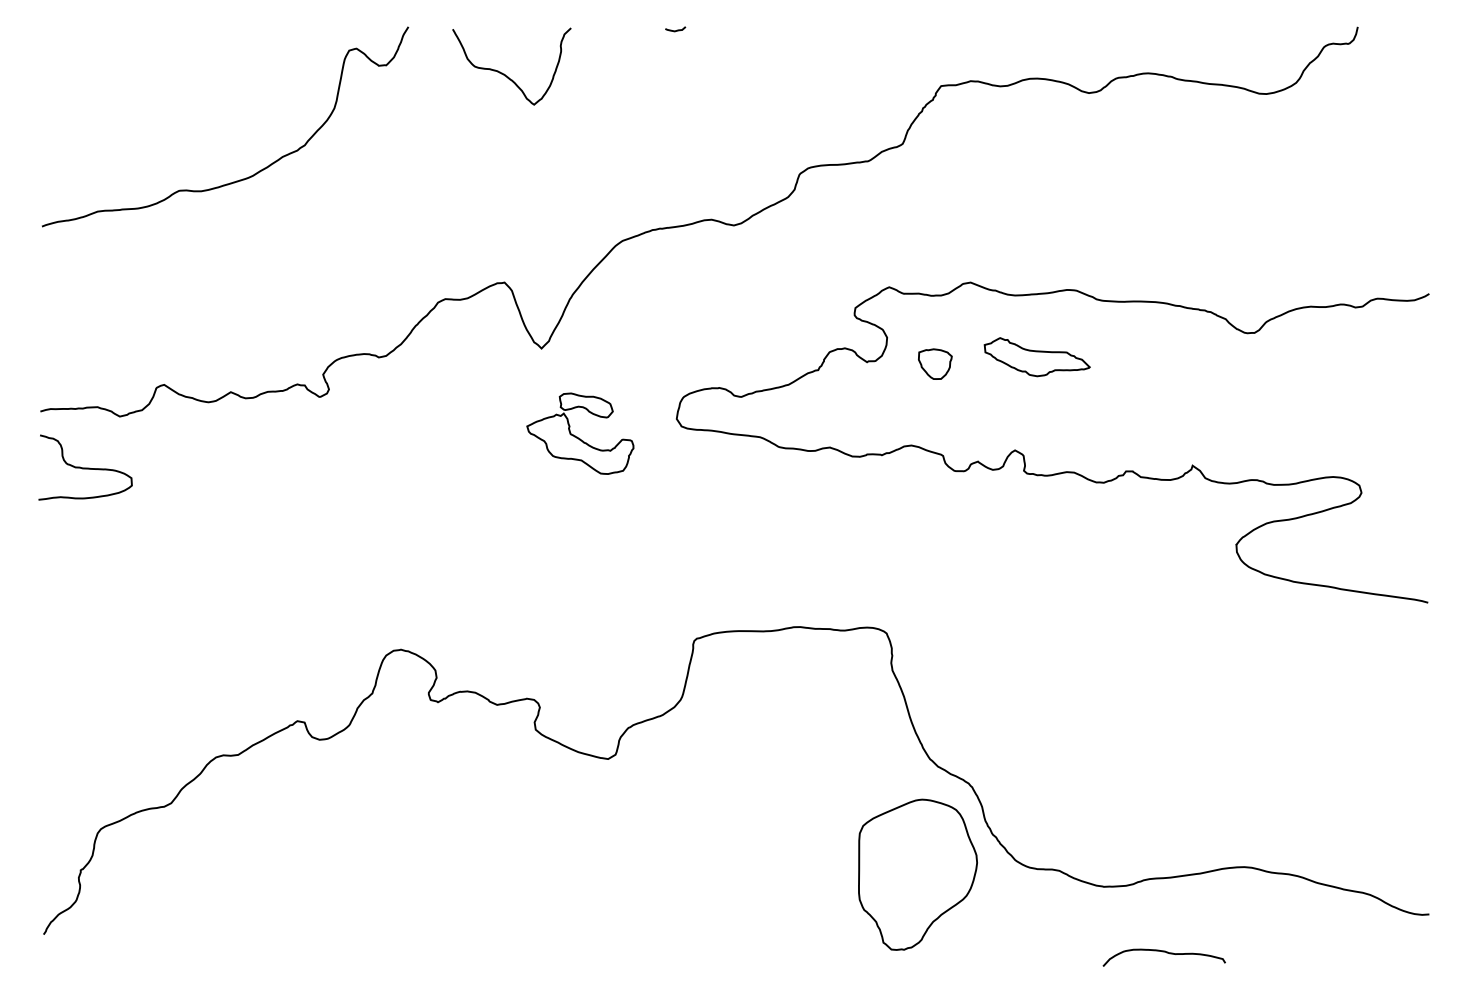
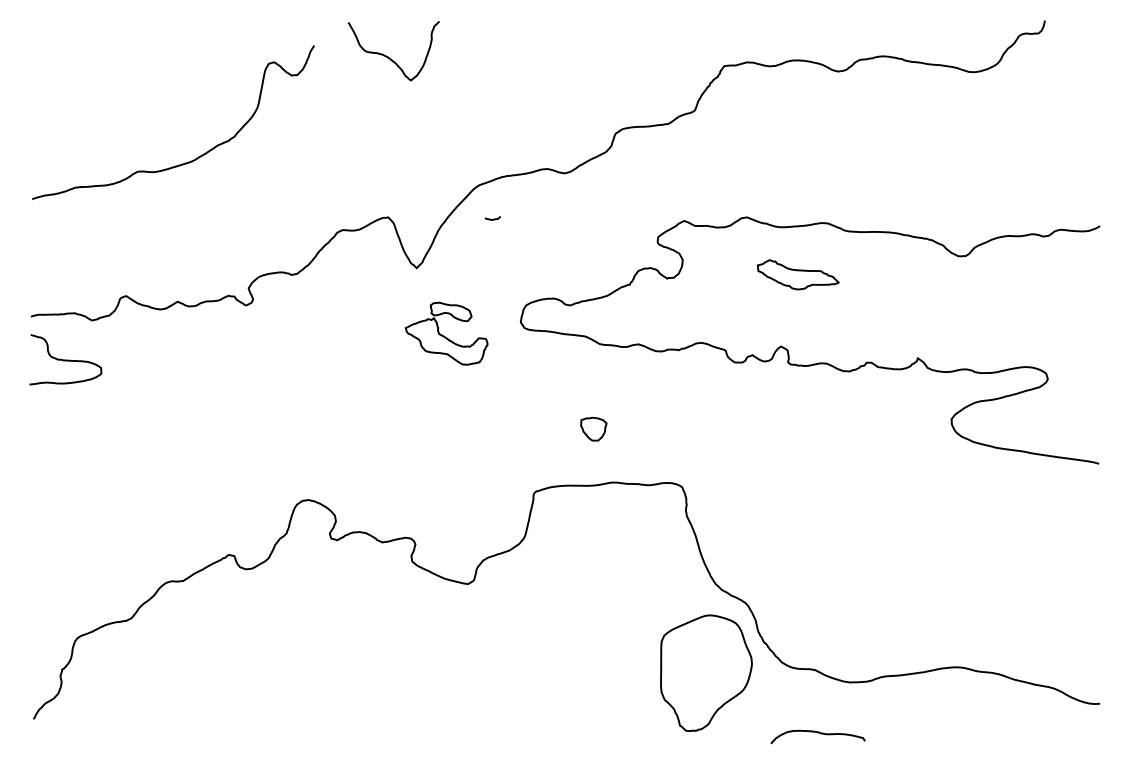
curve: (676, 29) -> (493, 218), moved
curve: (241, 178) -> (185, 162), moved
part: (934, 363) -> (593, 428), moved
curve: (1163, 953) -> (817, 733), moved

